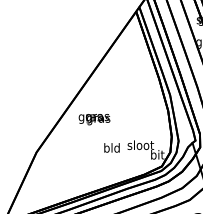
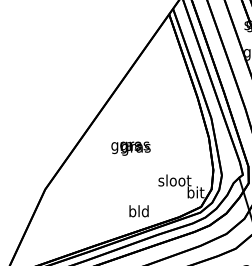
text: (94, 119) -> (130, 148), moved
text: (111, 147) -> (138, 210), moved

